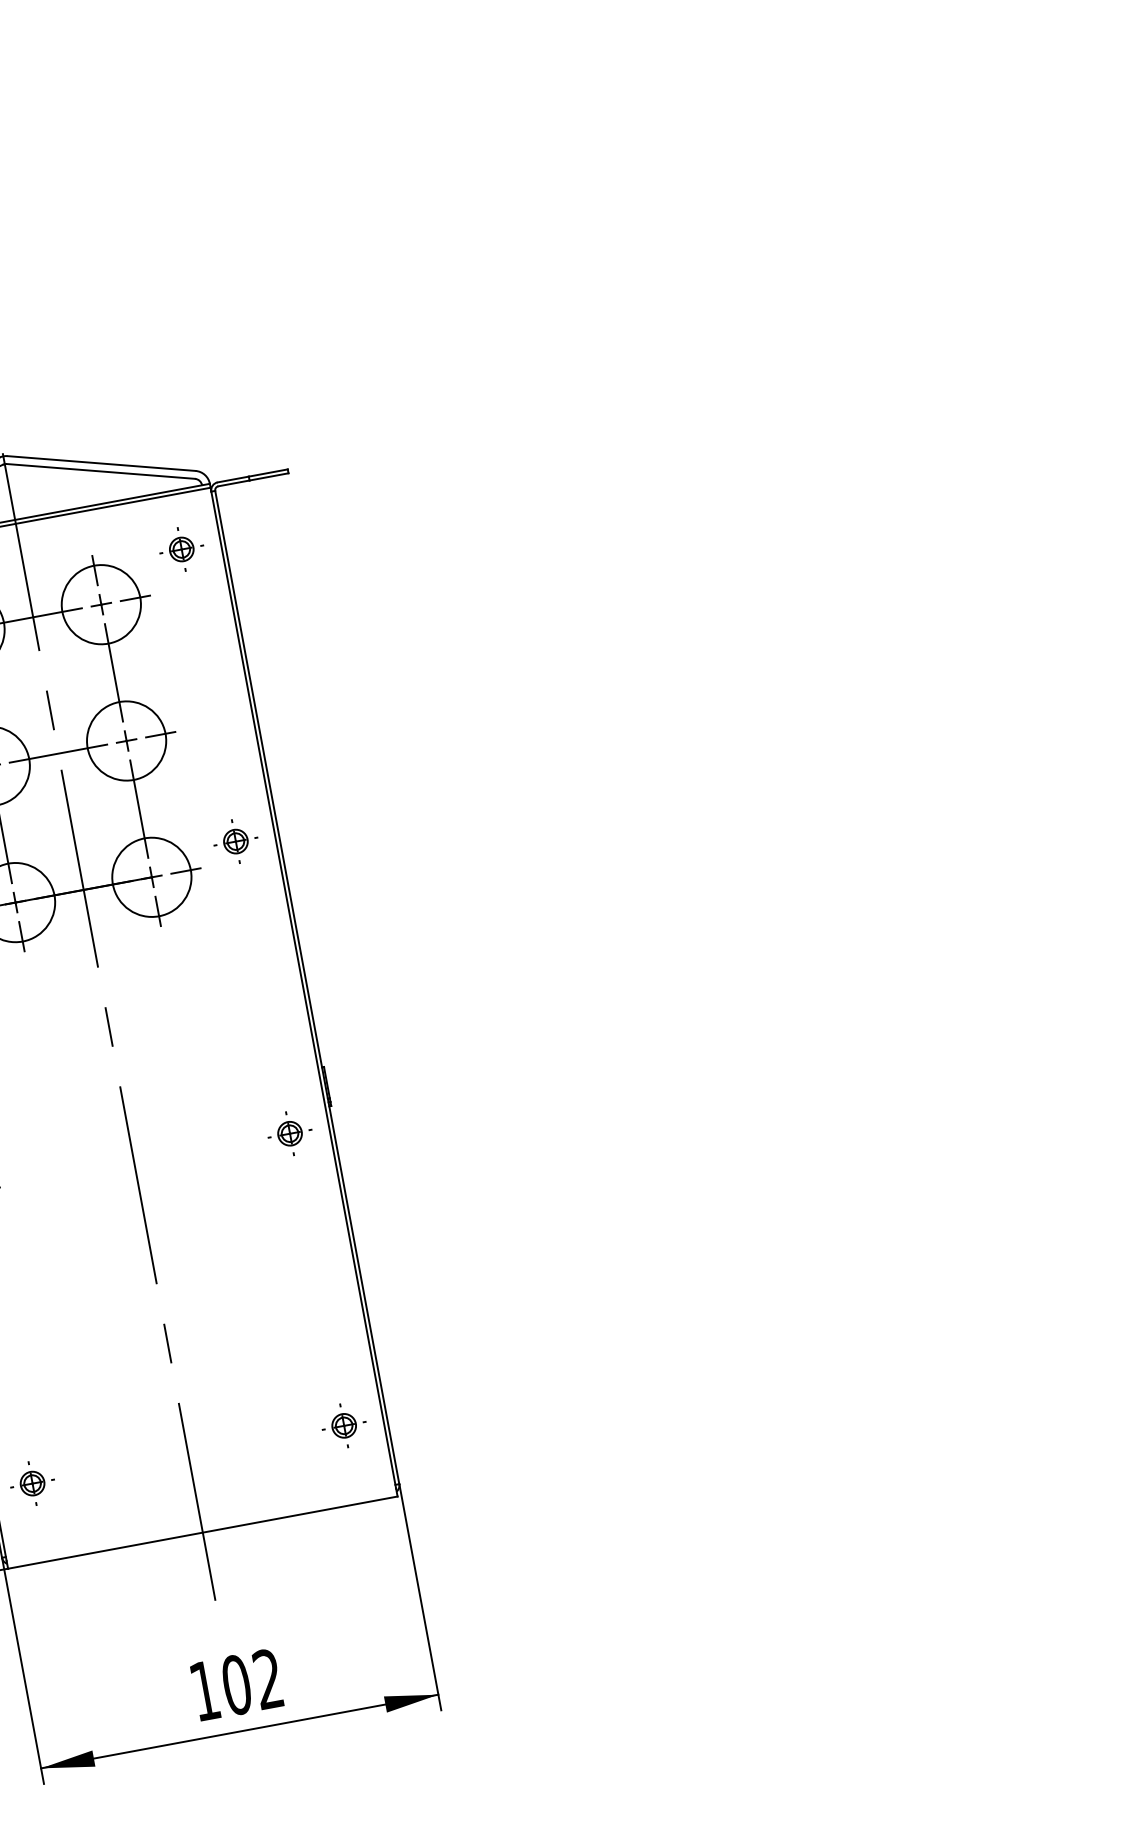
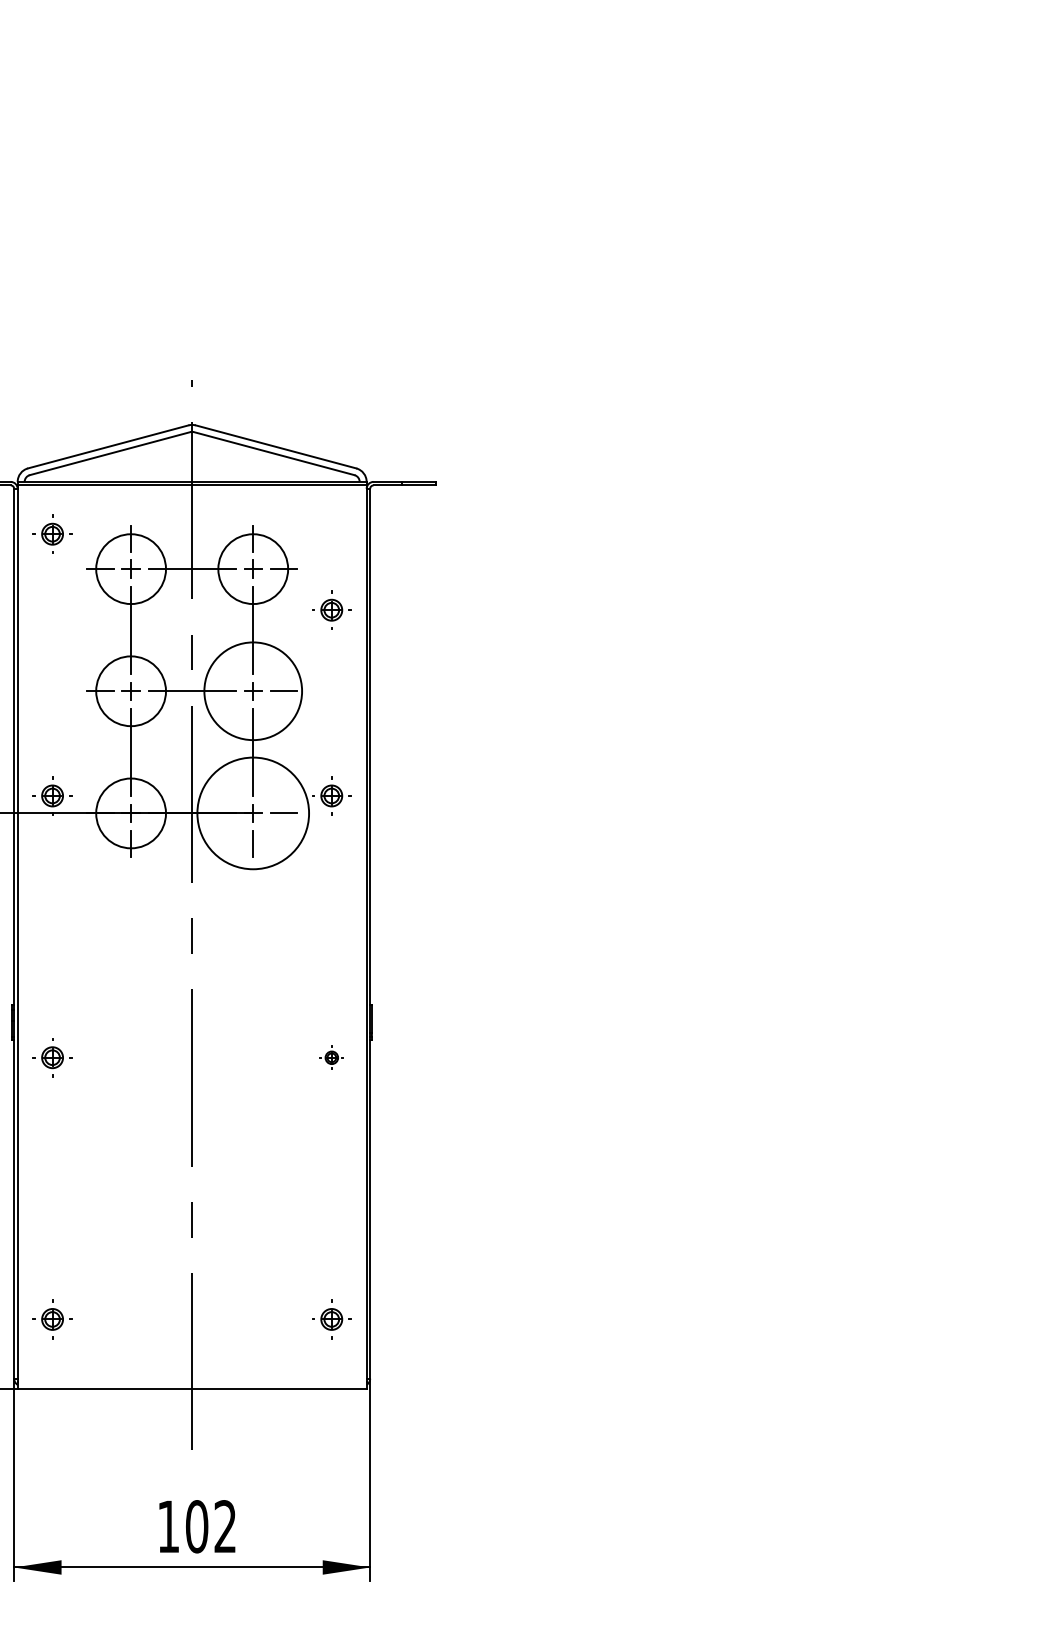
part: (181, 548) -> (331, 609), moved
circle: (126, 741) -> (253, 691), size x1.4
circle: (152, 877) -> (253, 813), size x1.6
part: (289, 1133) -> (331, 1057), size x0.6

